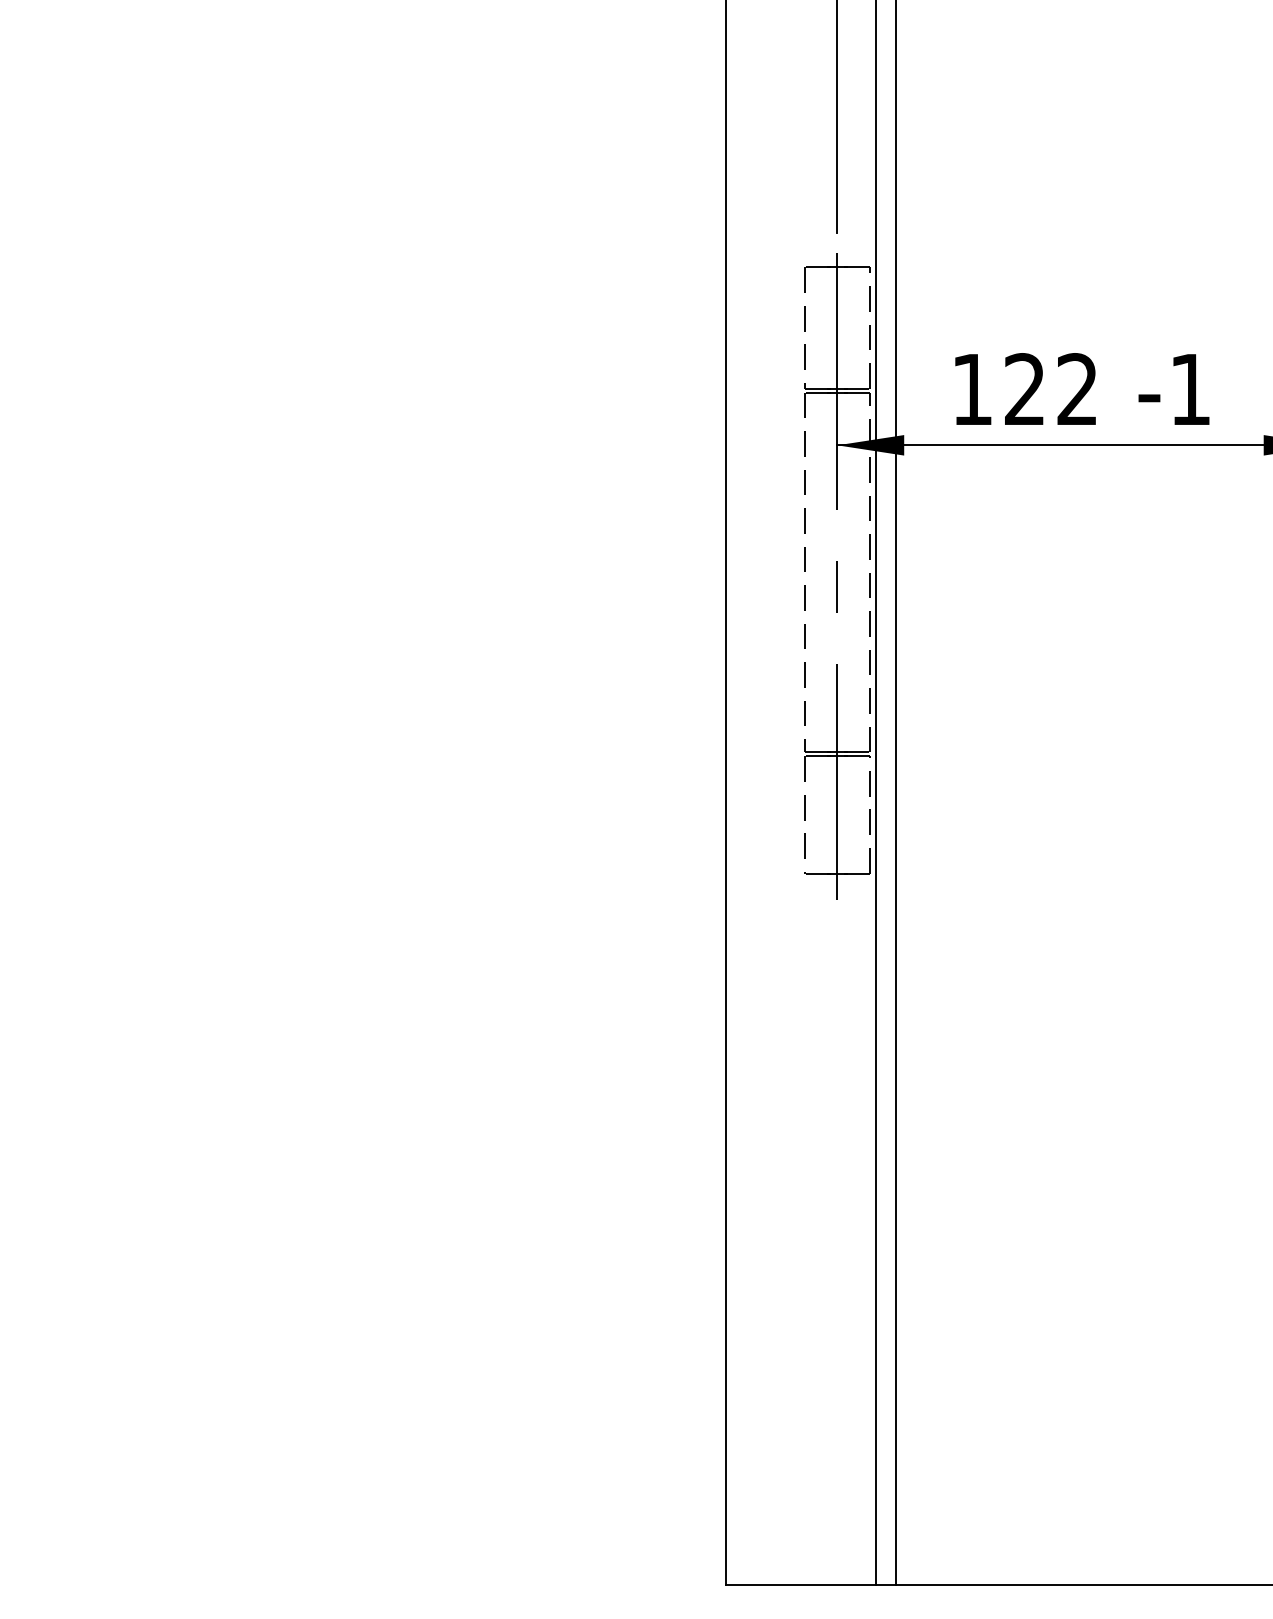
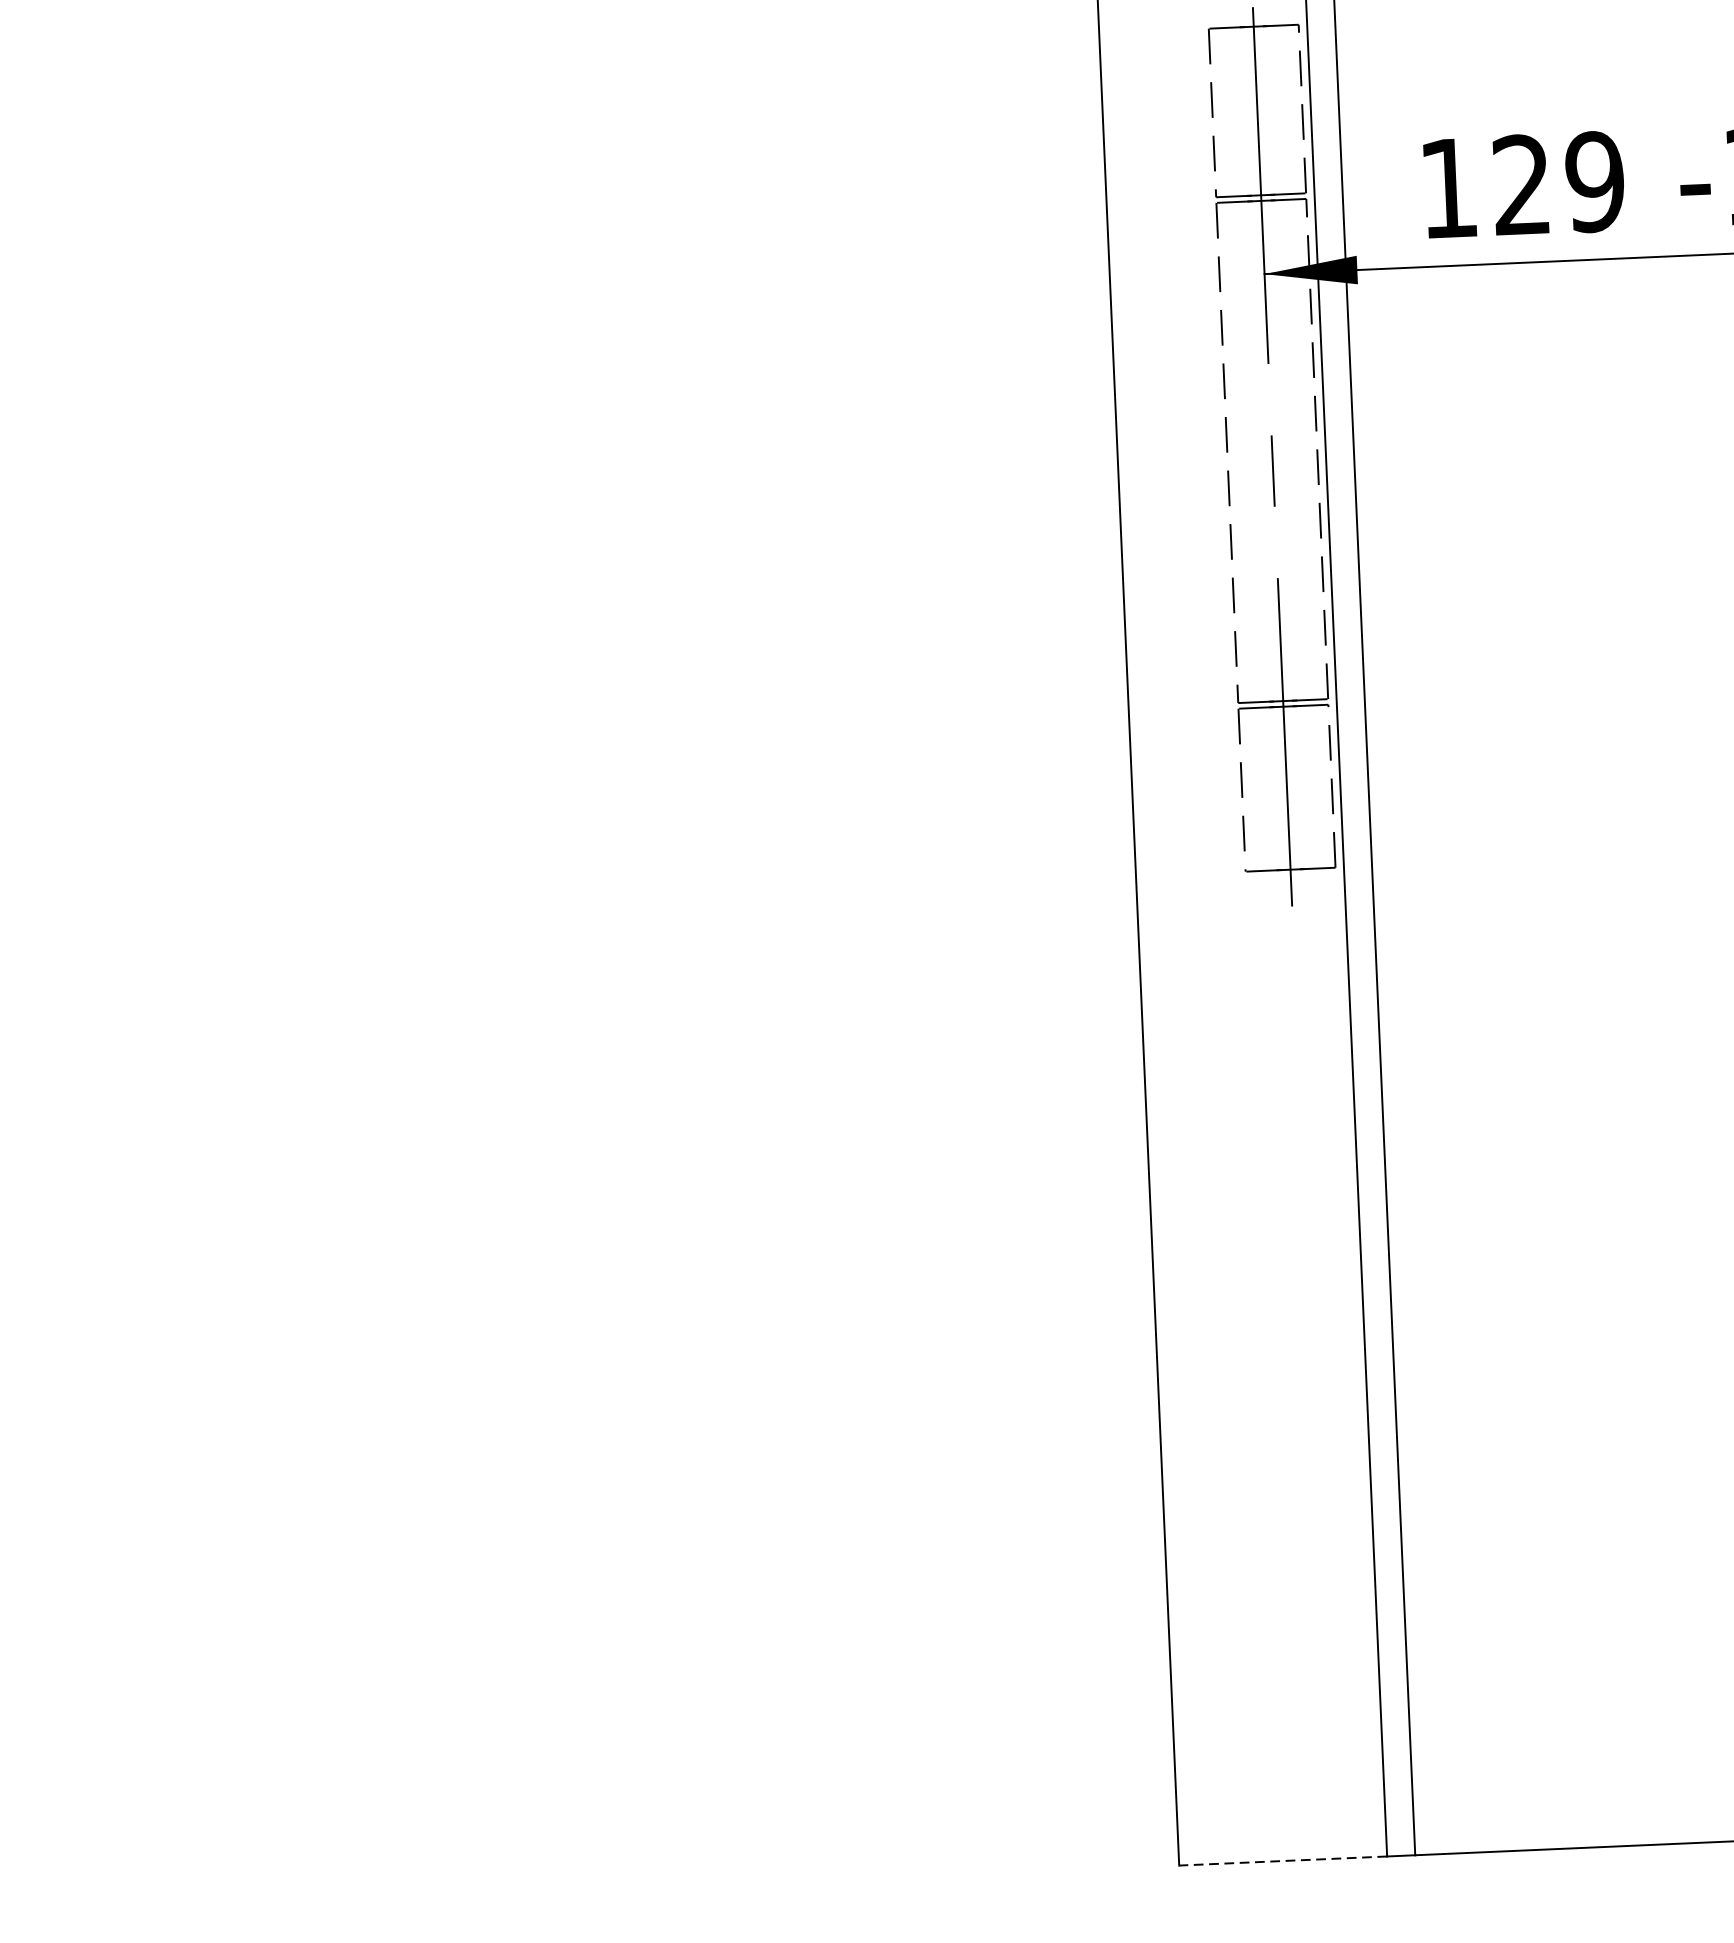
text: (1077, 389) -> (1595, 181), 122 -> 129
line: (801, 1584) -> (1283, 1860), solid -> dashed

